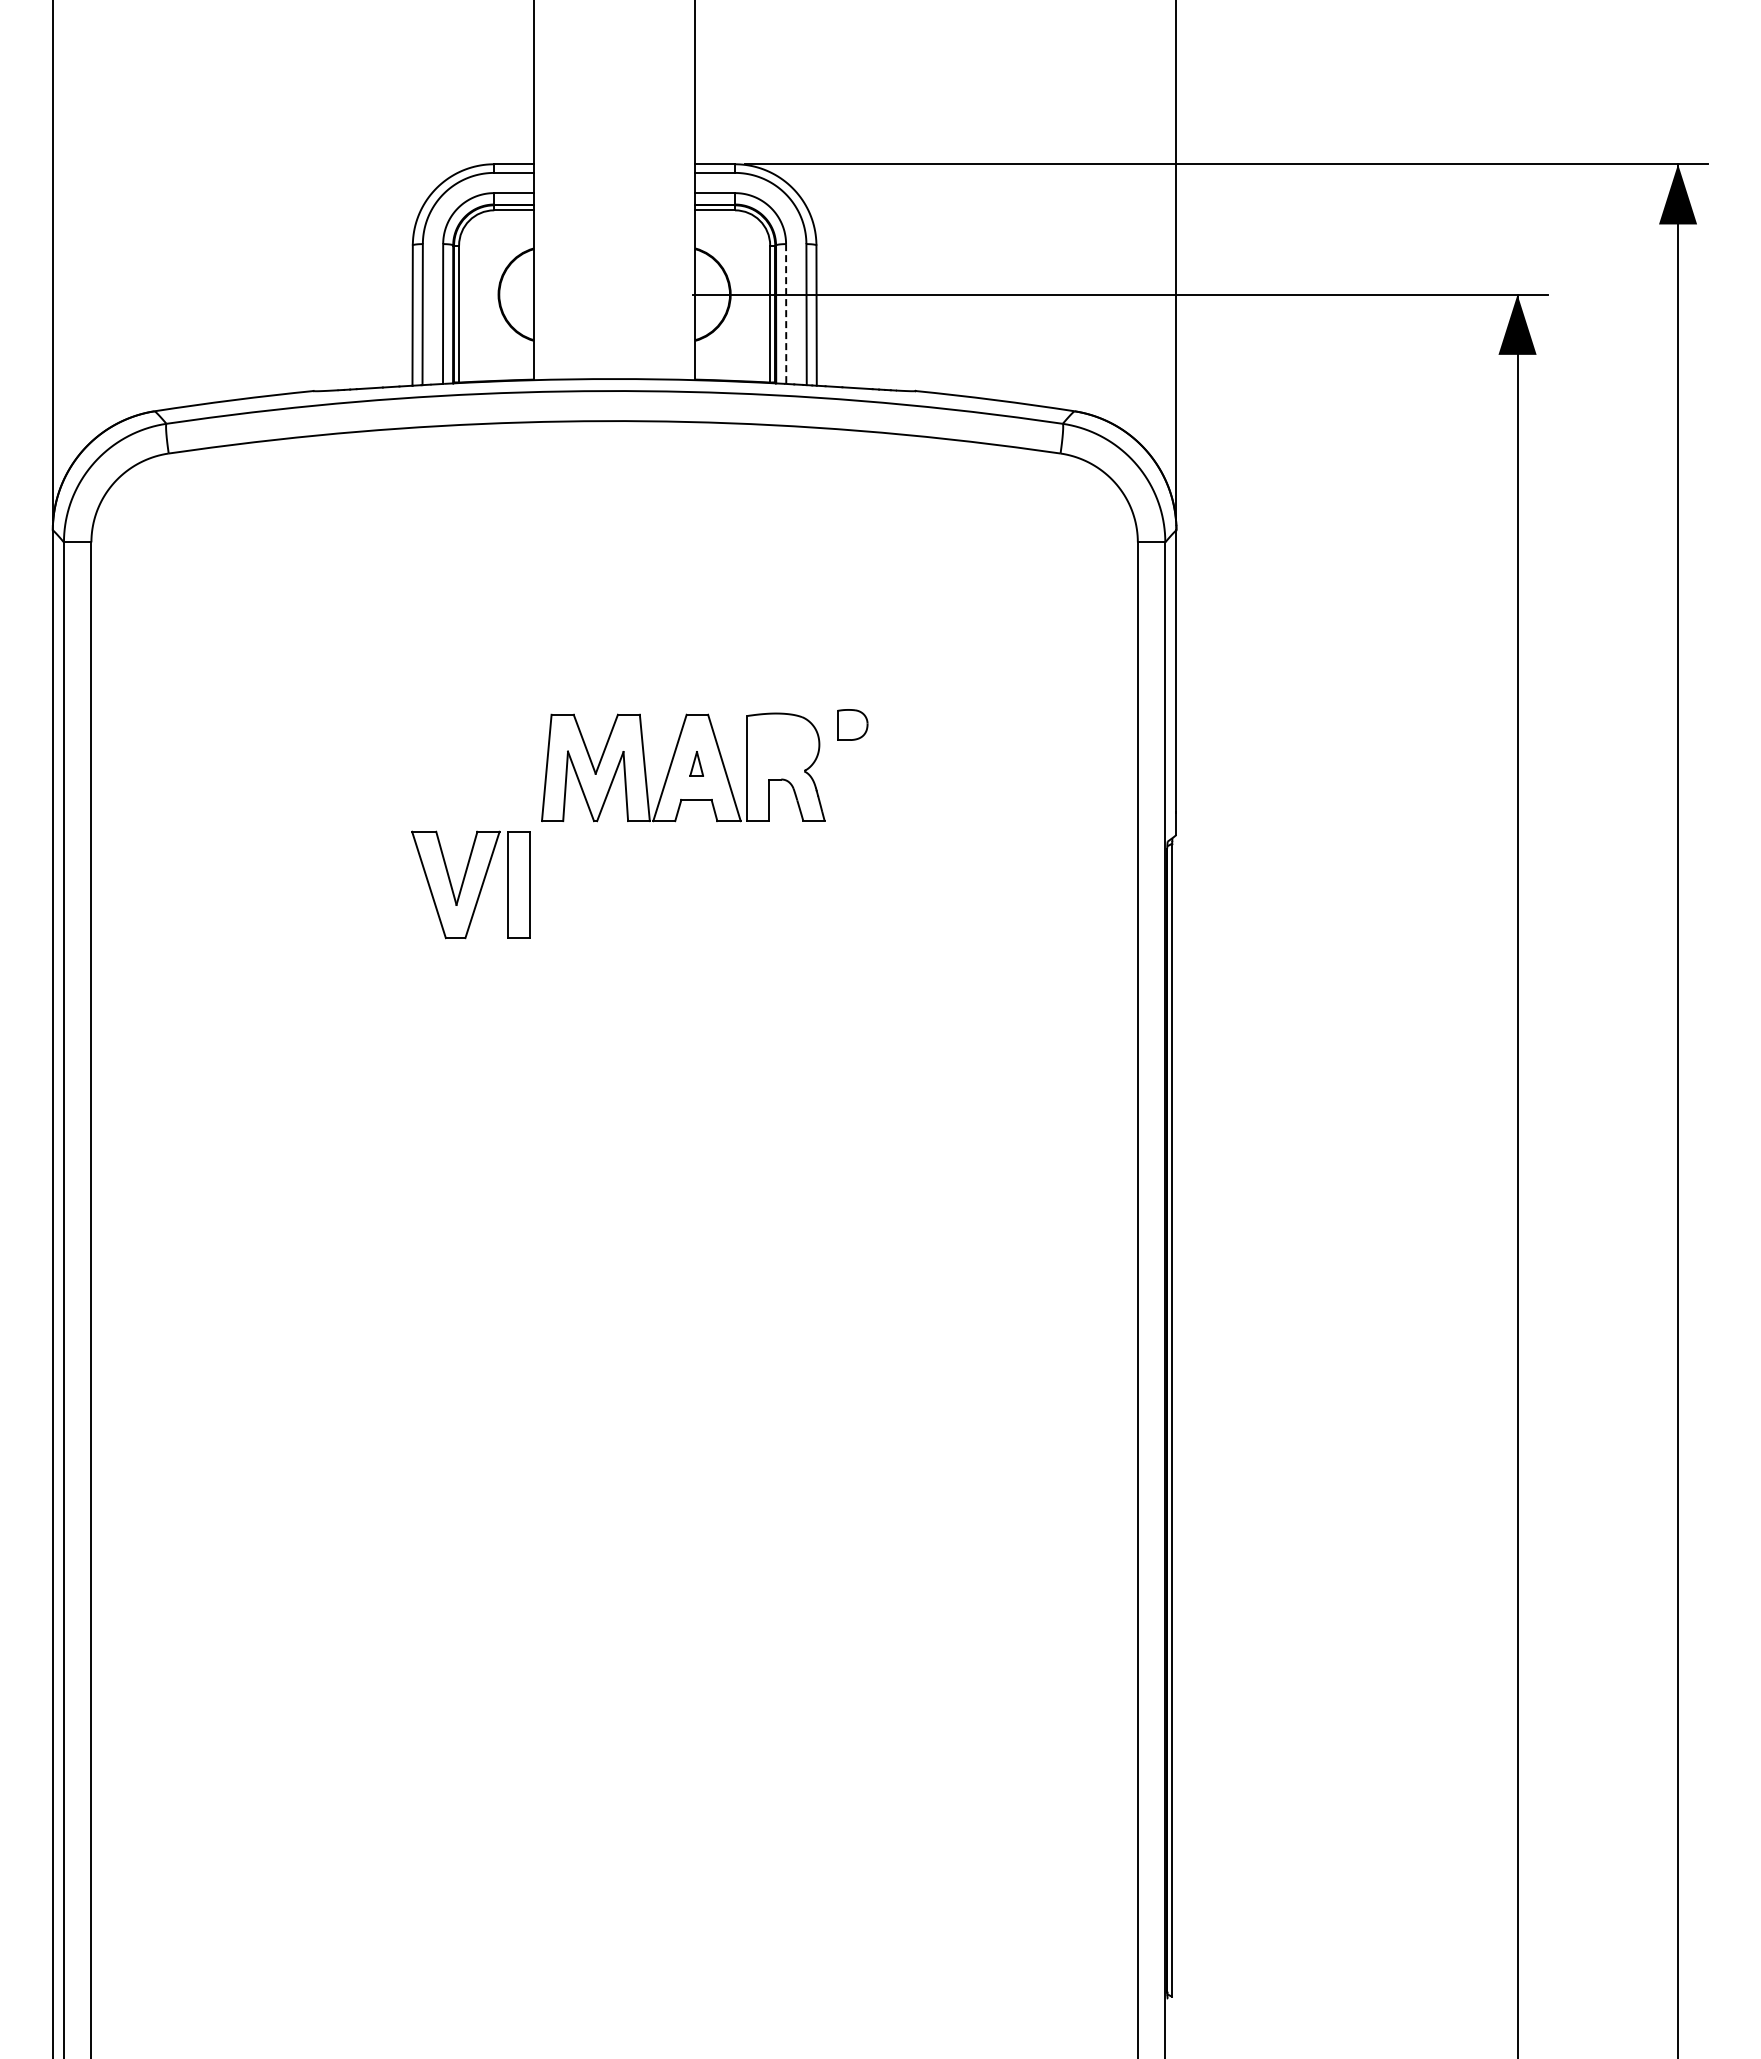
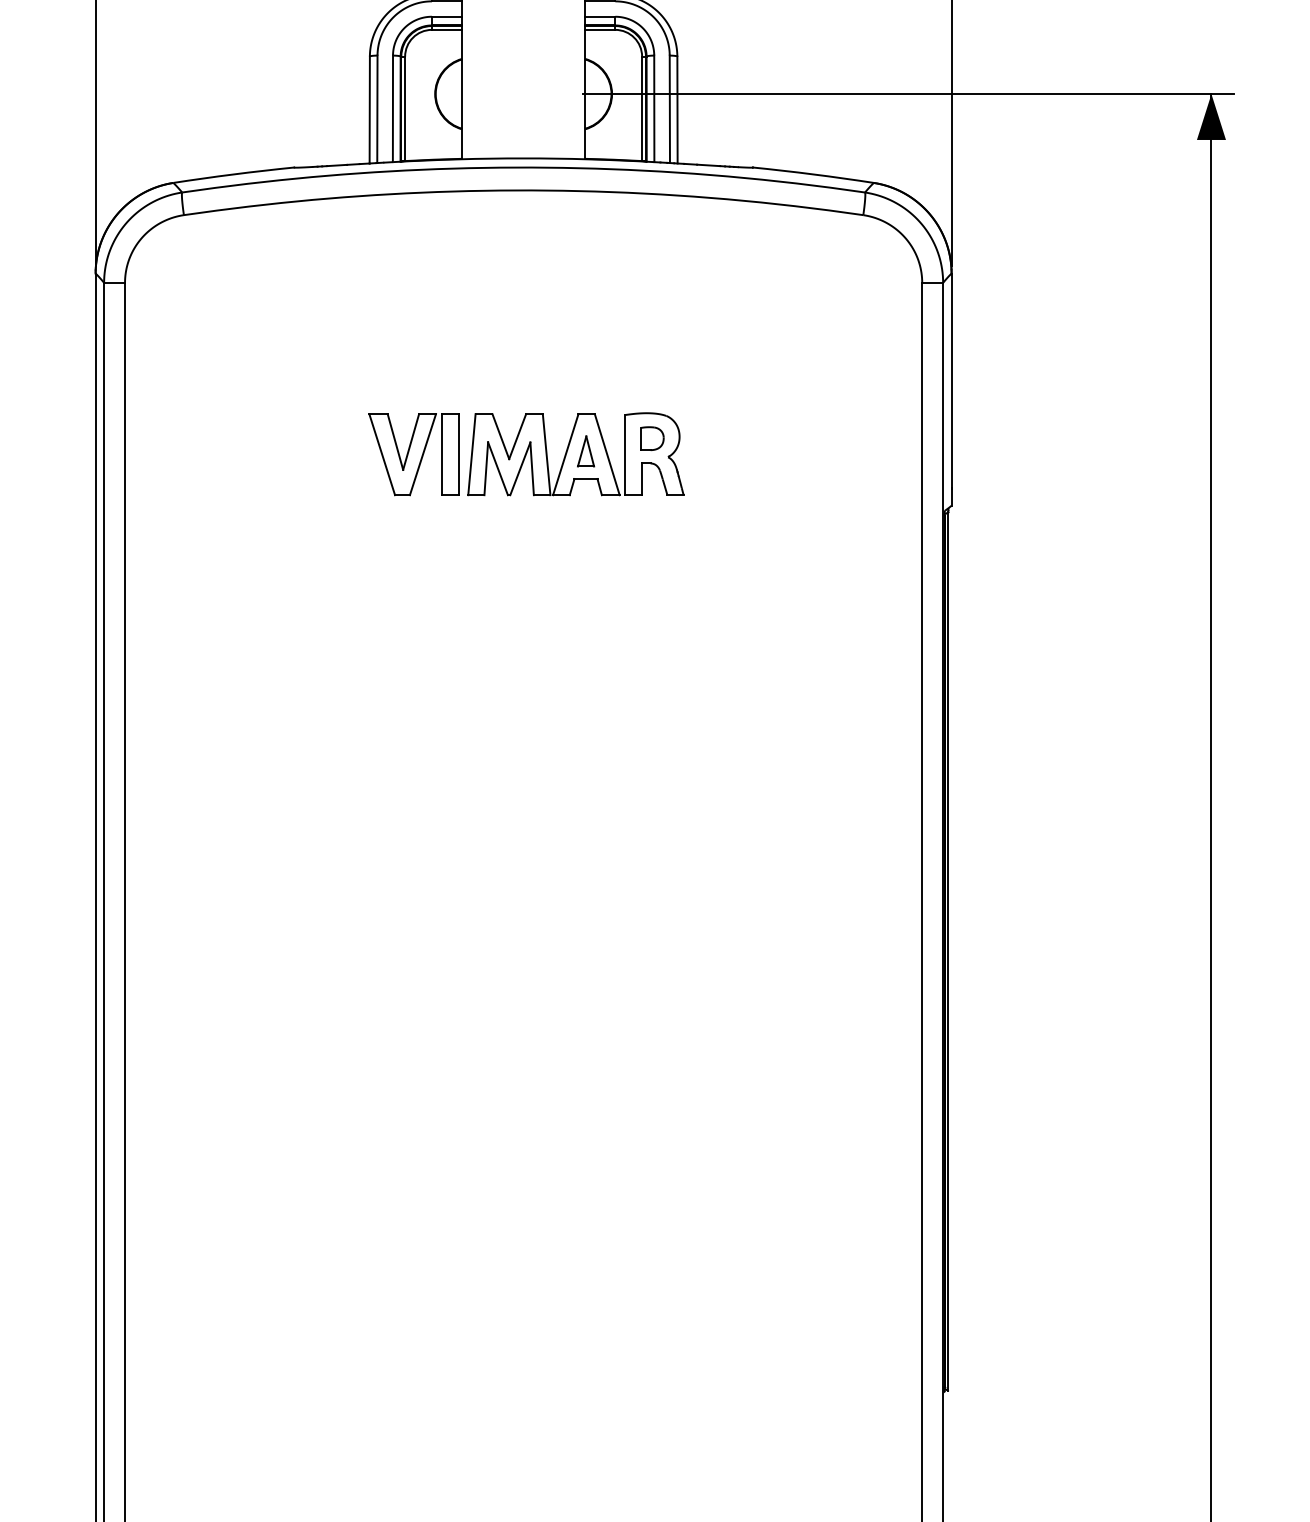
line: (786, 314) -> (654, 109), dashed -> solid
part: (852, 724) -> (652, 438), moved
part: (696, 763) -> (585, 451), size x1.67
part: (470, 884) -> (413, 454), moved

